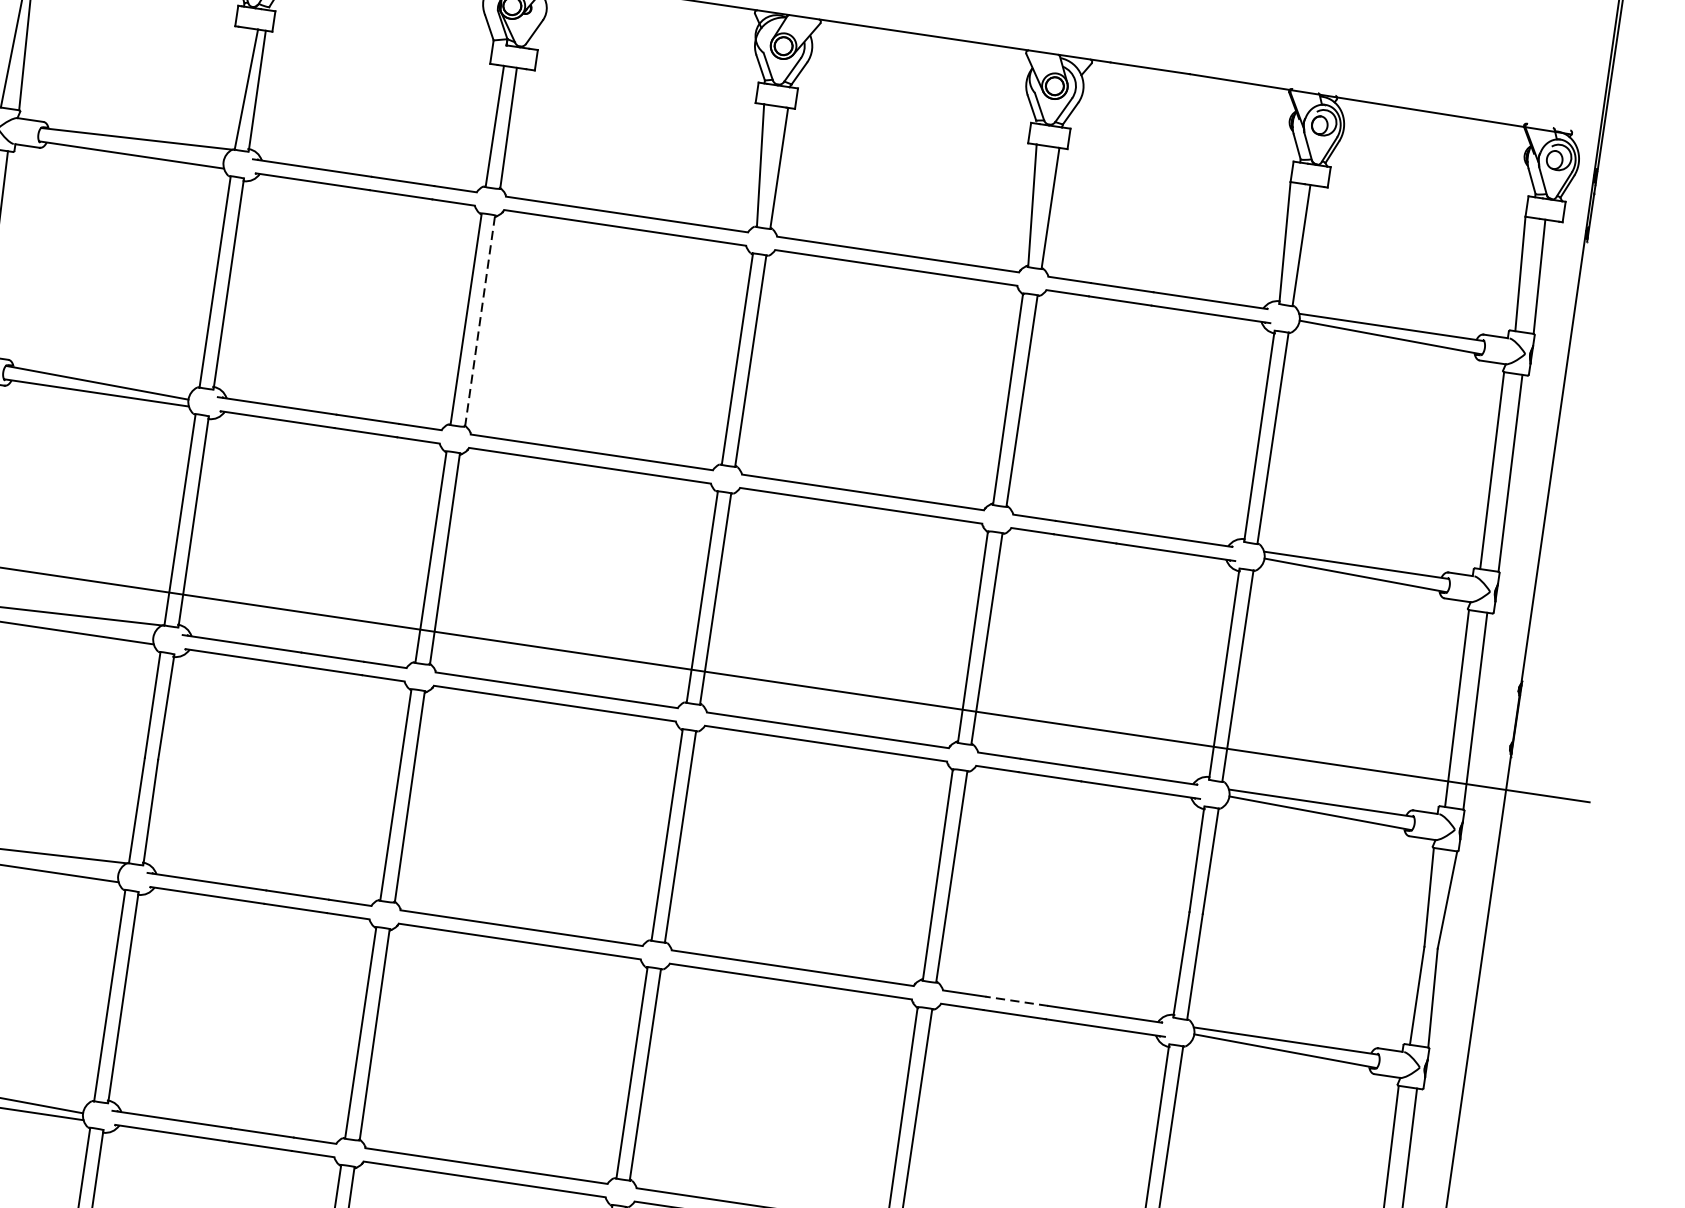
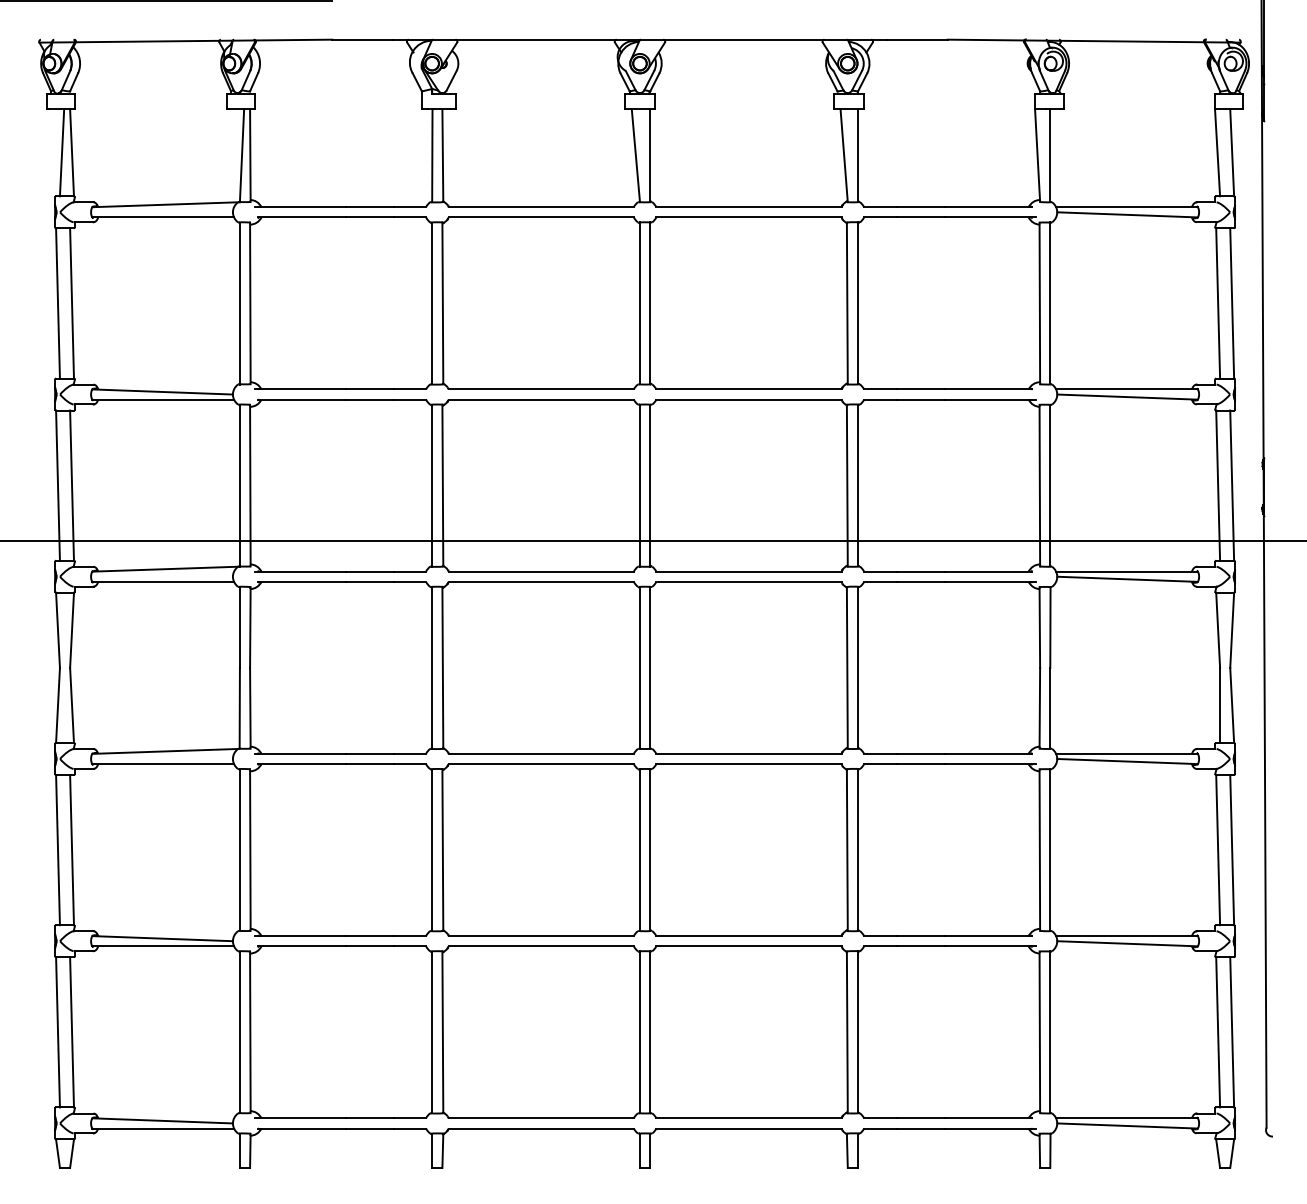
line: (479, 321) -> (442, 303), dashed -> solid
line: (1016, 1000) -> (920, 753), dashed -> solid

